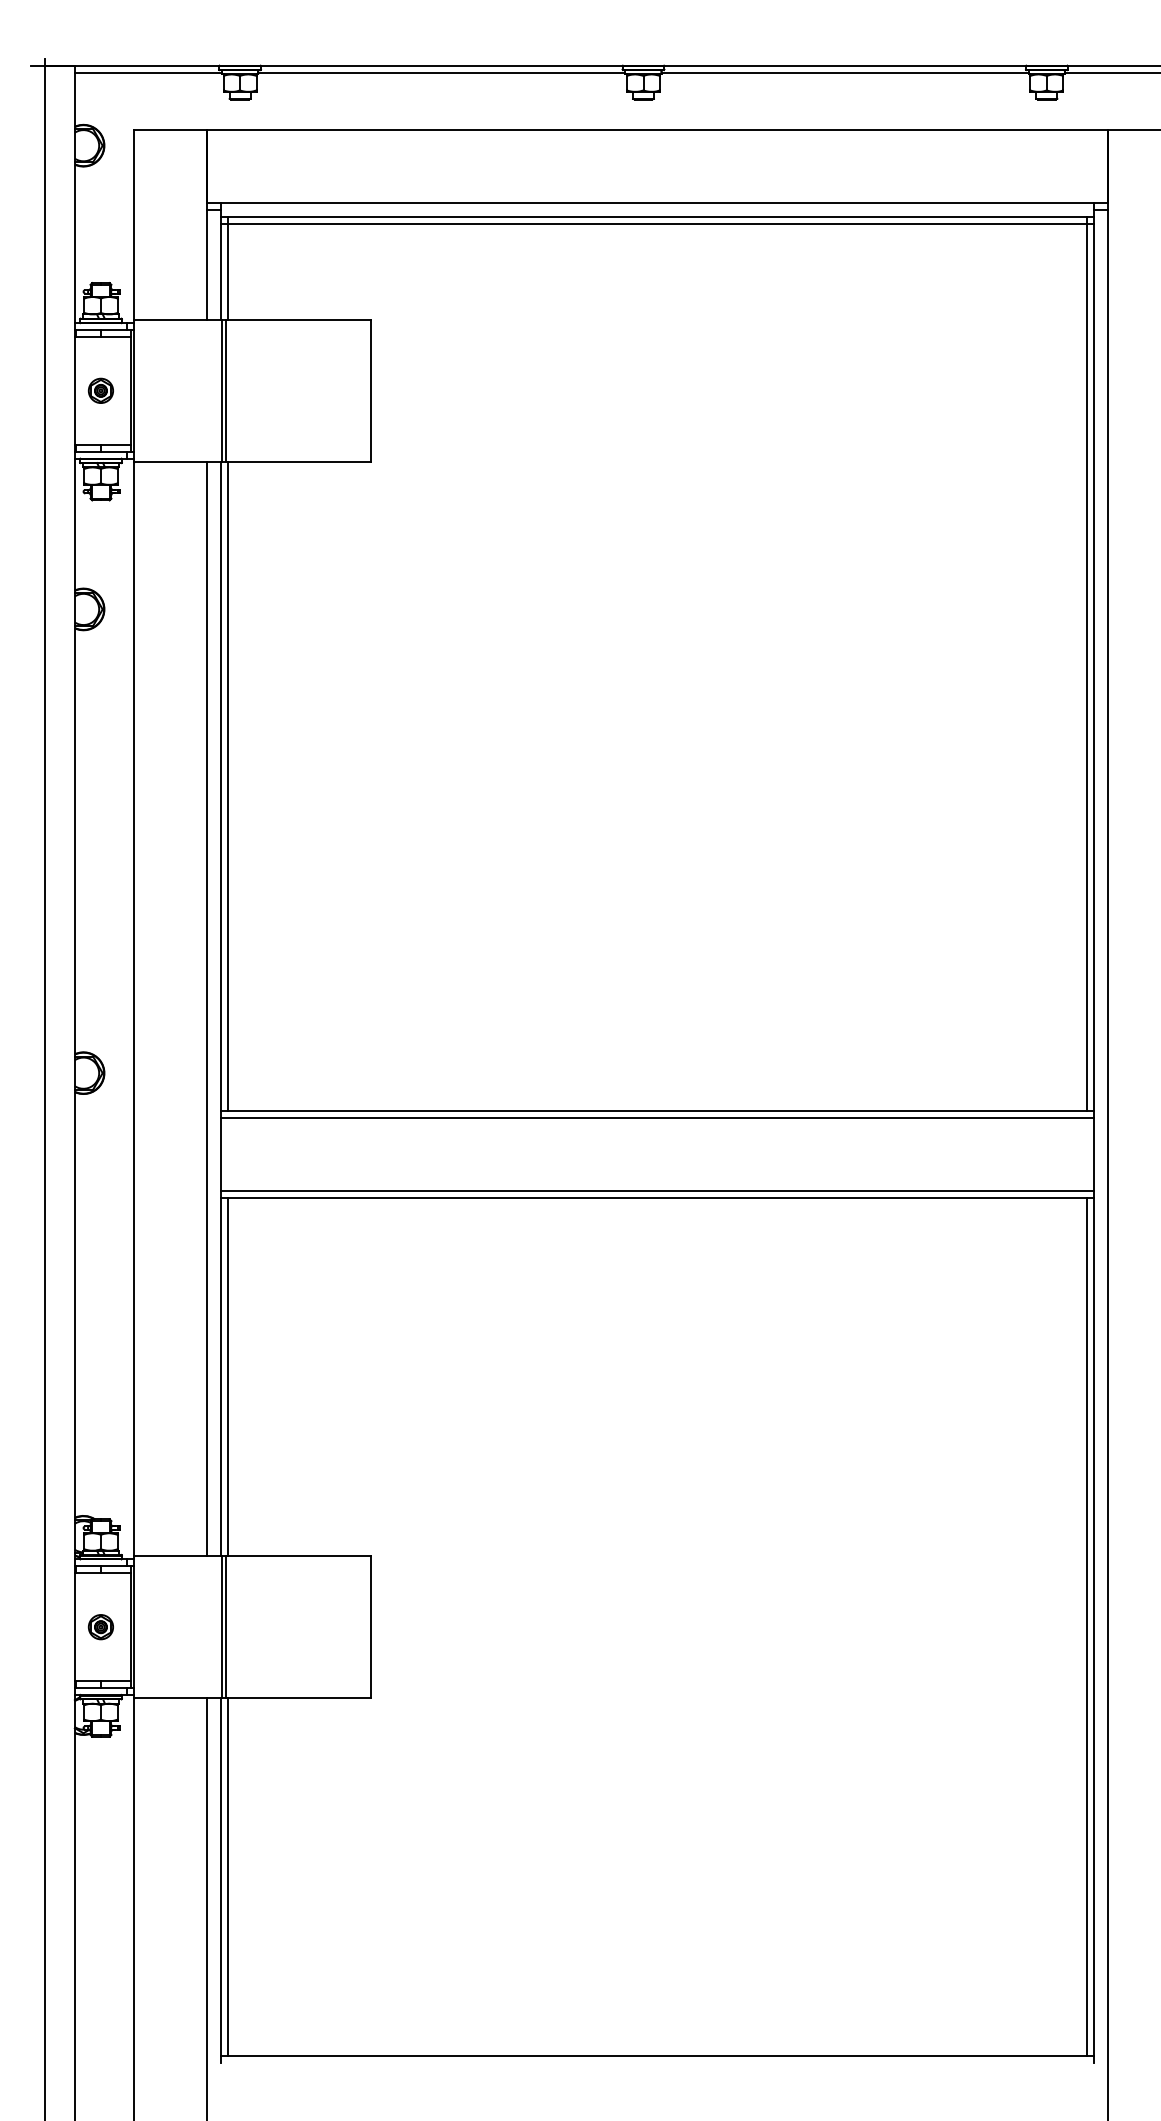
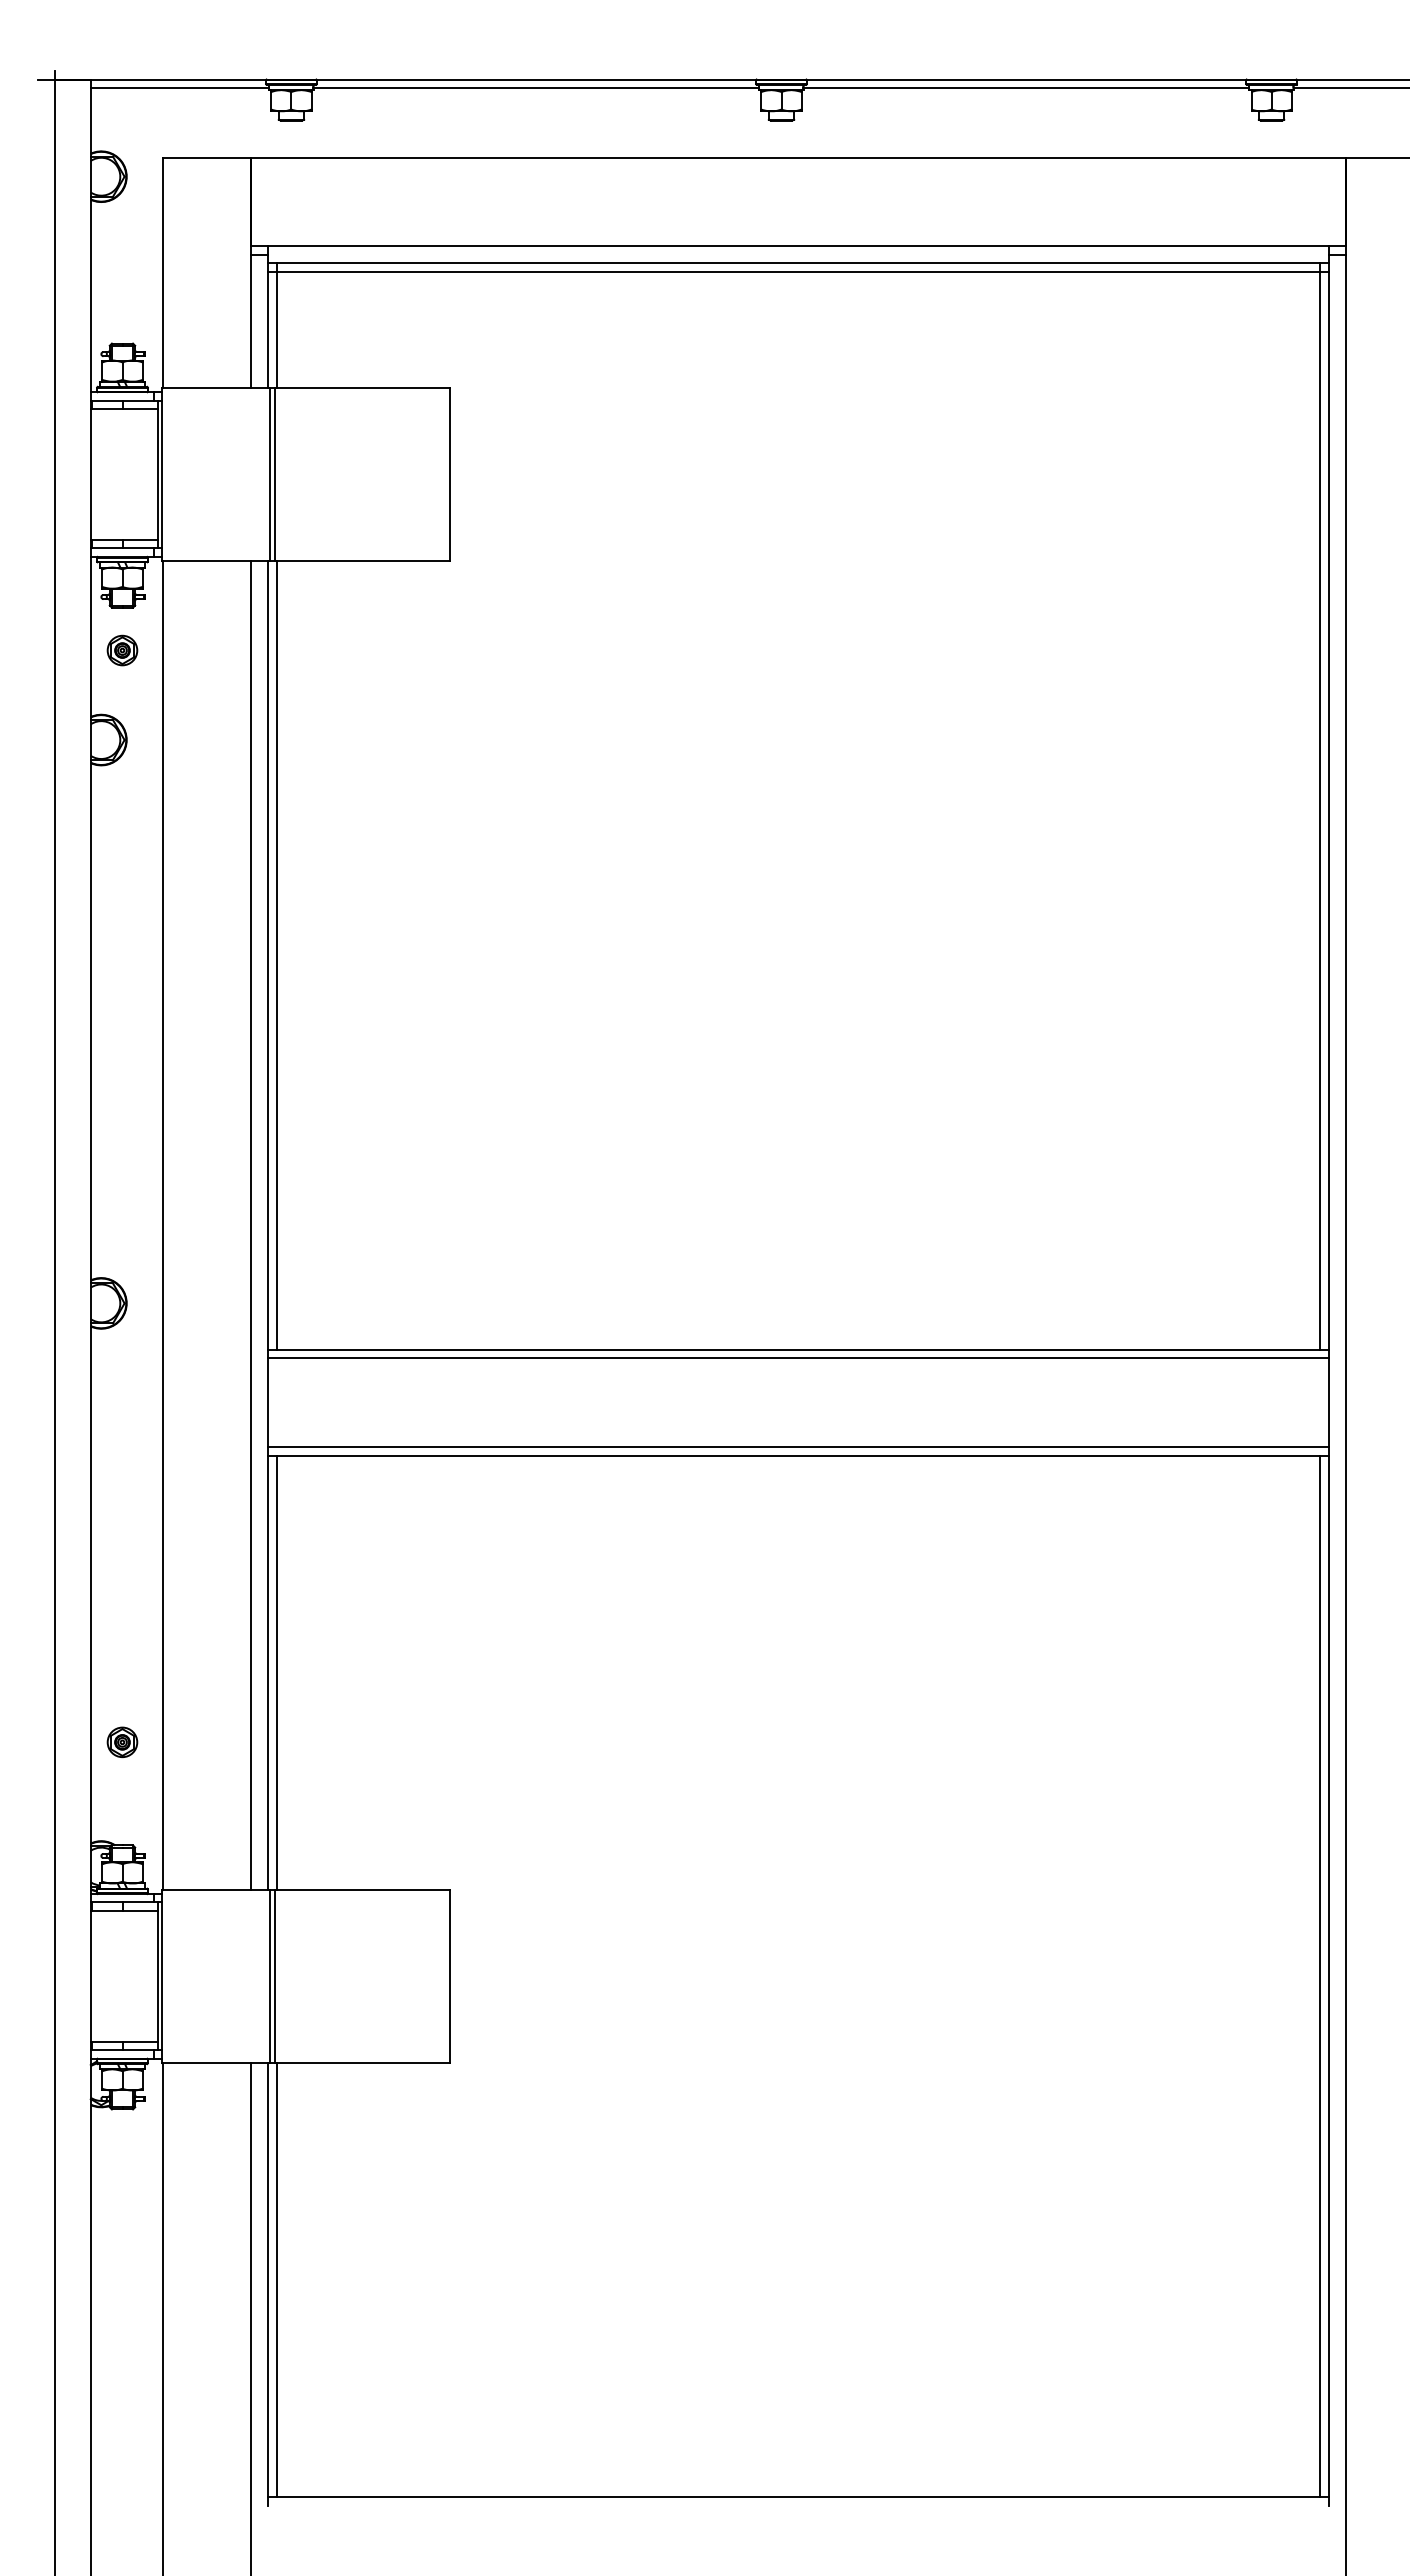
part: (100, 390) -> (122, 650), moved
part: (100, 1627) -> (122, 1742), moved

